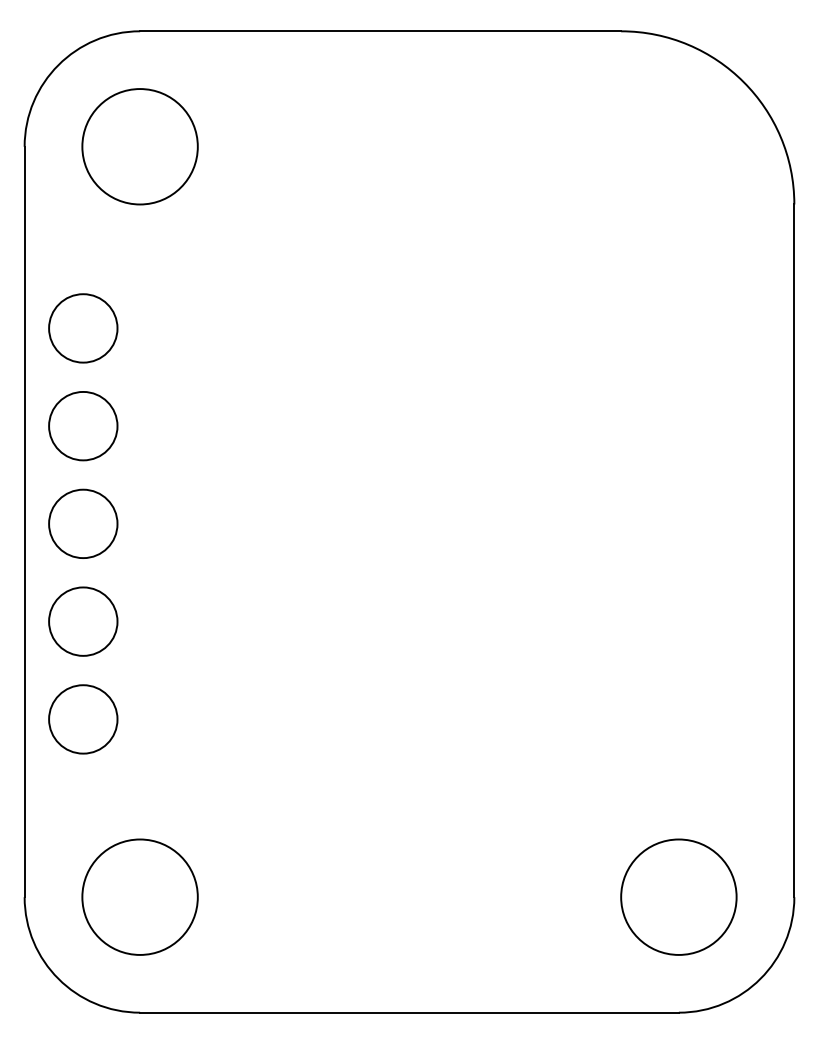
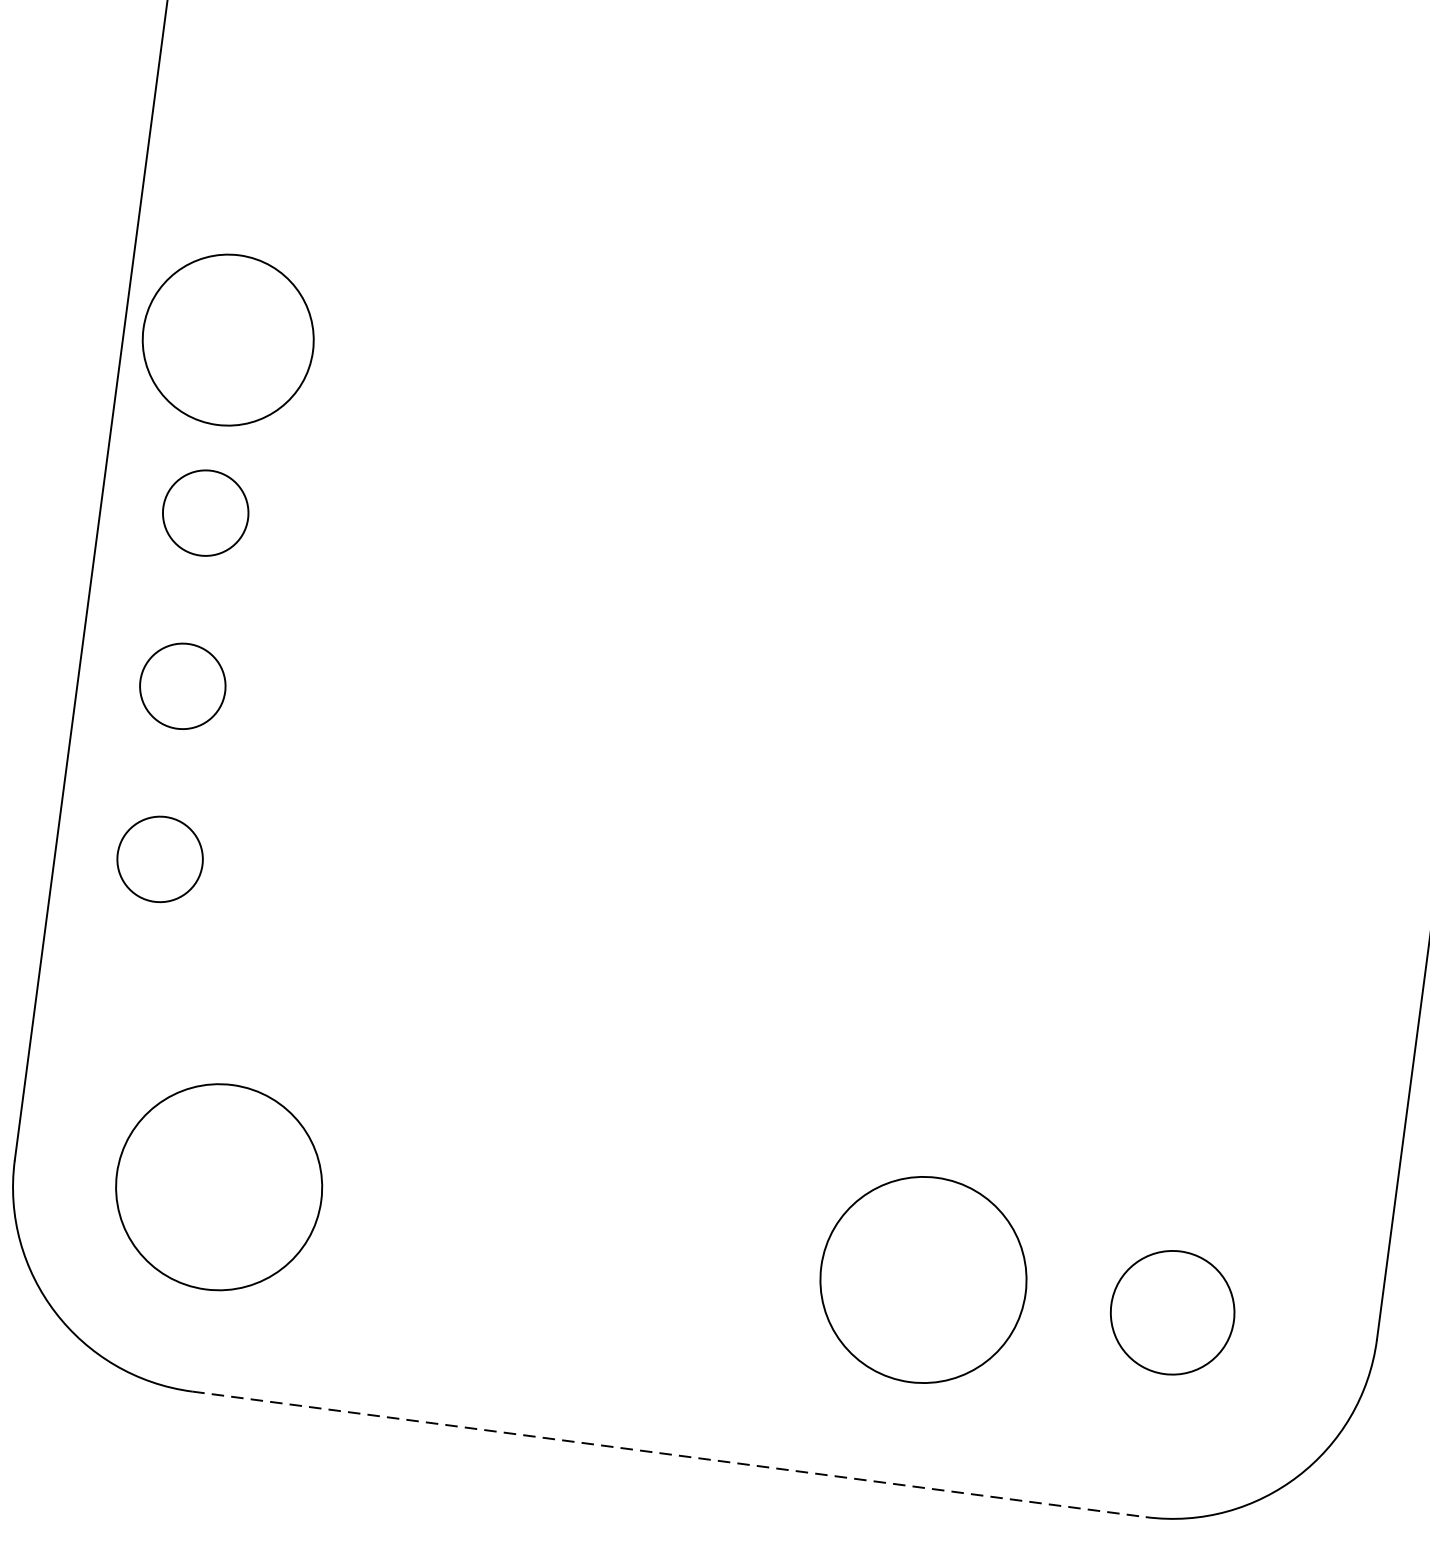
circle: (83, 328) -> (251, 167), removed
circle: (83, 426) -> (228, 341), size x1.4
circle: (83, 523) -> (206, 512), size x0.7
circle: (83, 621) -> (183, 686), size x0.7
circle: (83, 719) -> (160, 859), size x0.7
circle: (537, 896) -> (922, 1278), added
circle: (678, 896) -> (1172, 1311), size x0.6
line: (409, 1012) -> (669, 1454), solid -> dashed

